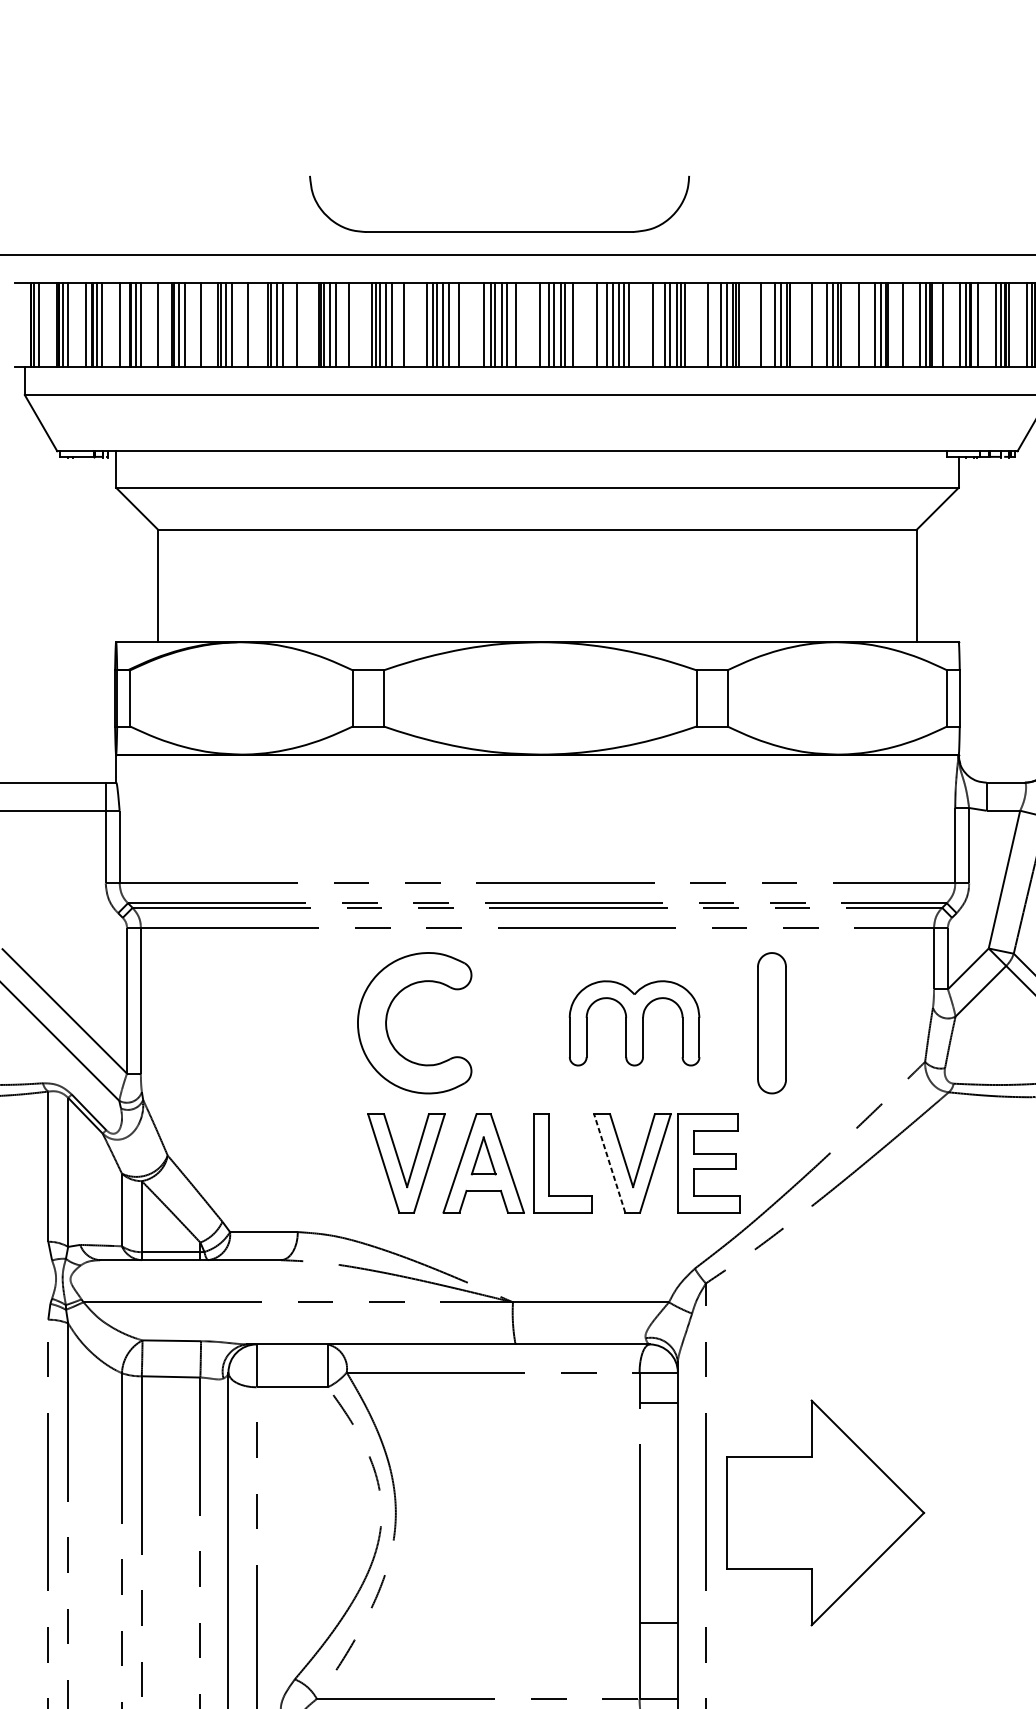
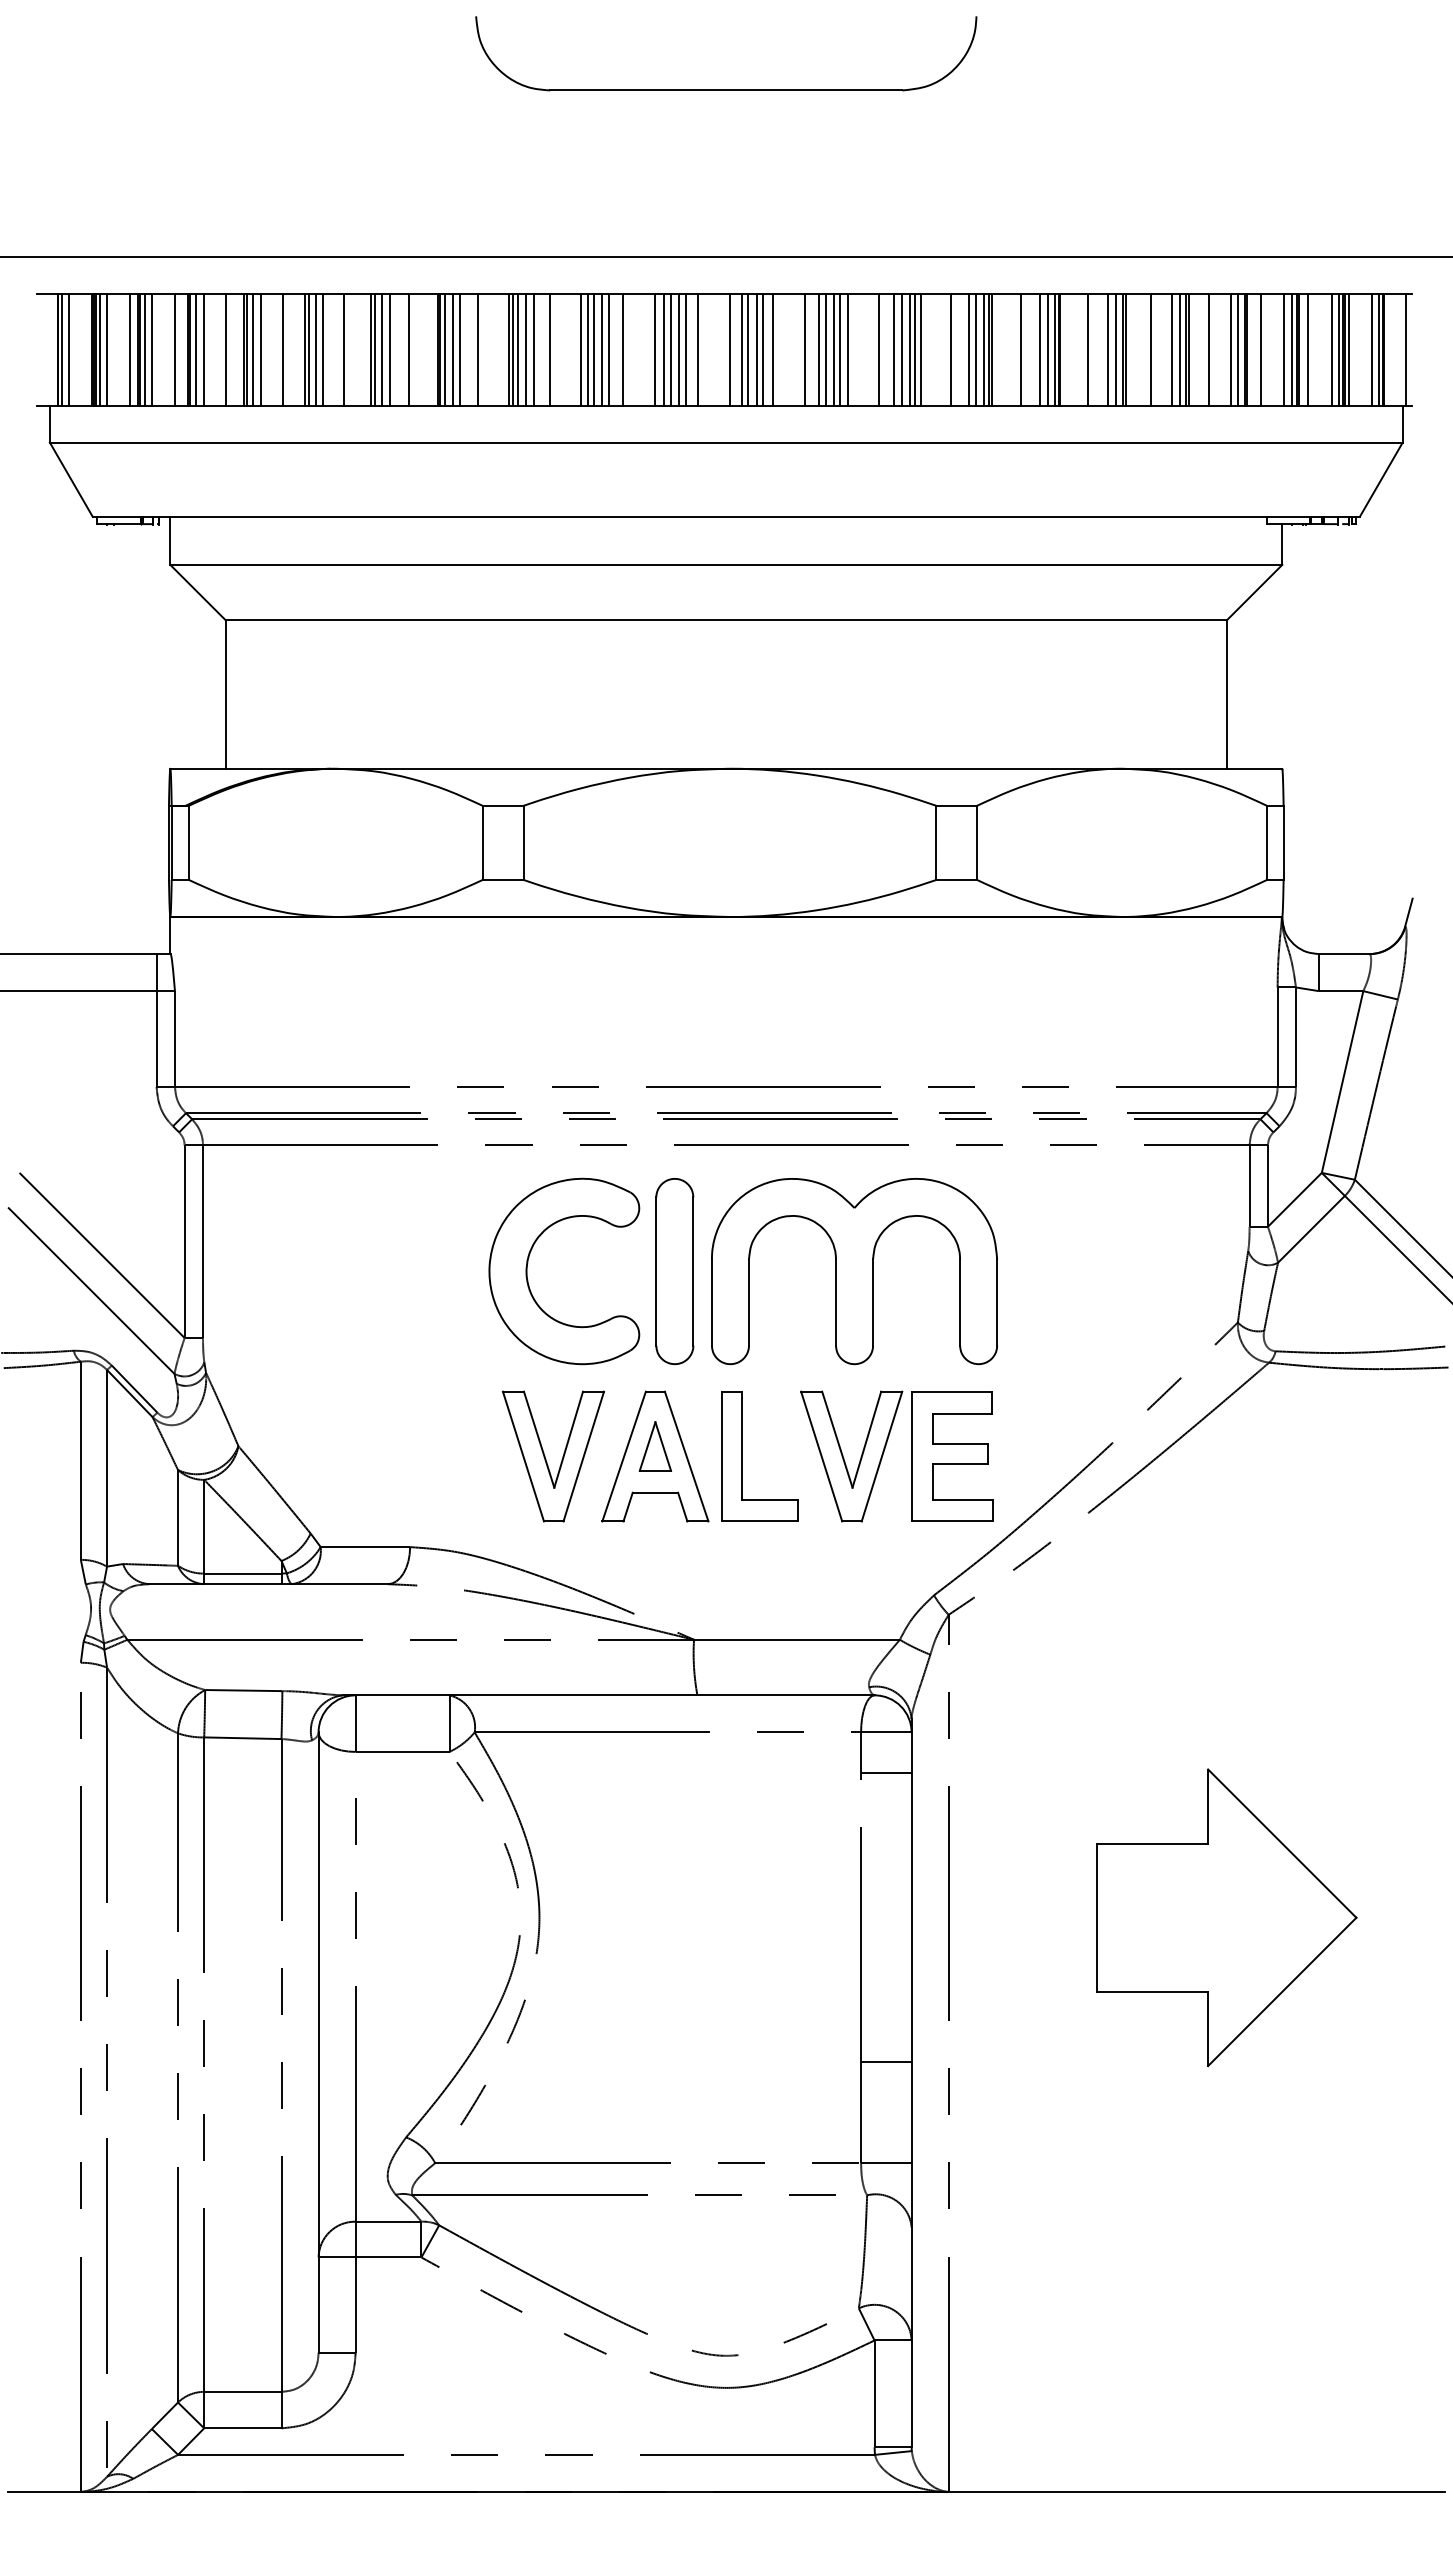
part: (499, 231) -> (726, 89), moved
part: (634, 1023) -> (854, 1271), size x1.67
part: (771, 1023) -> (674, 1271), moved
line: (609, 1163) -> (821, 1456), dashed -> solid
part: (825, 1512) -> (1226, 1917), moved

